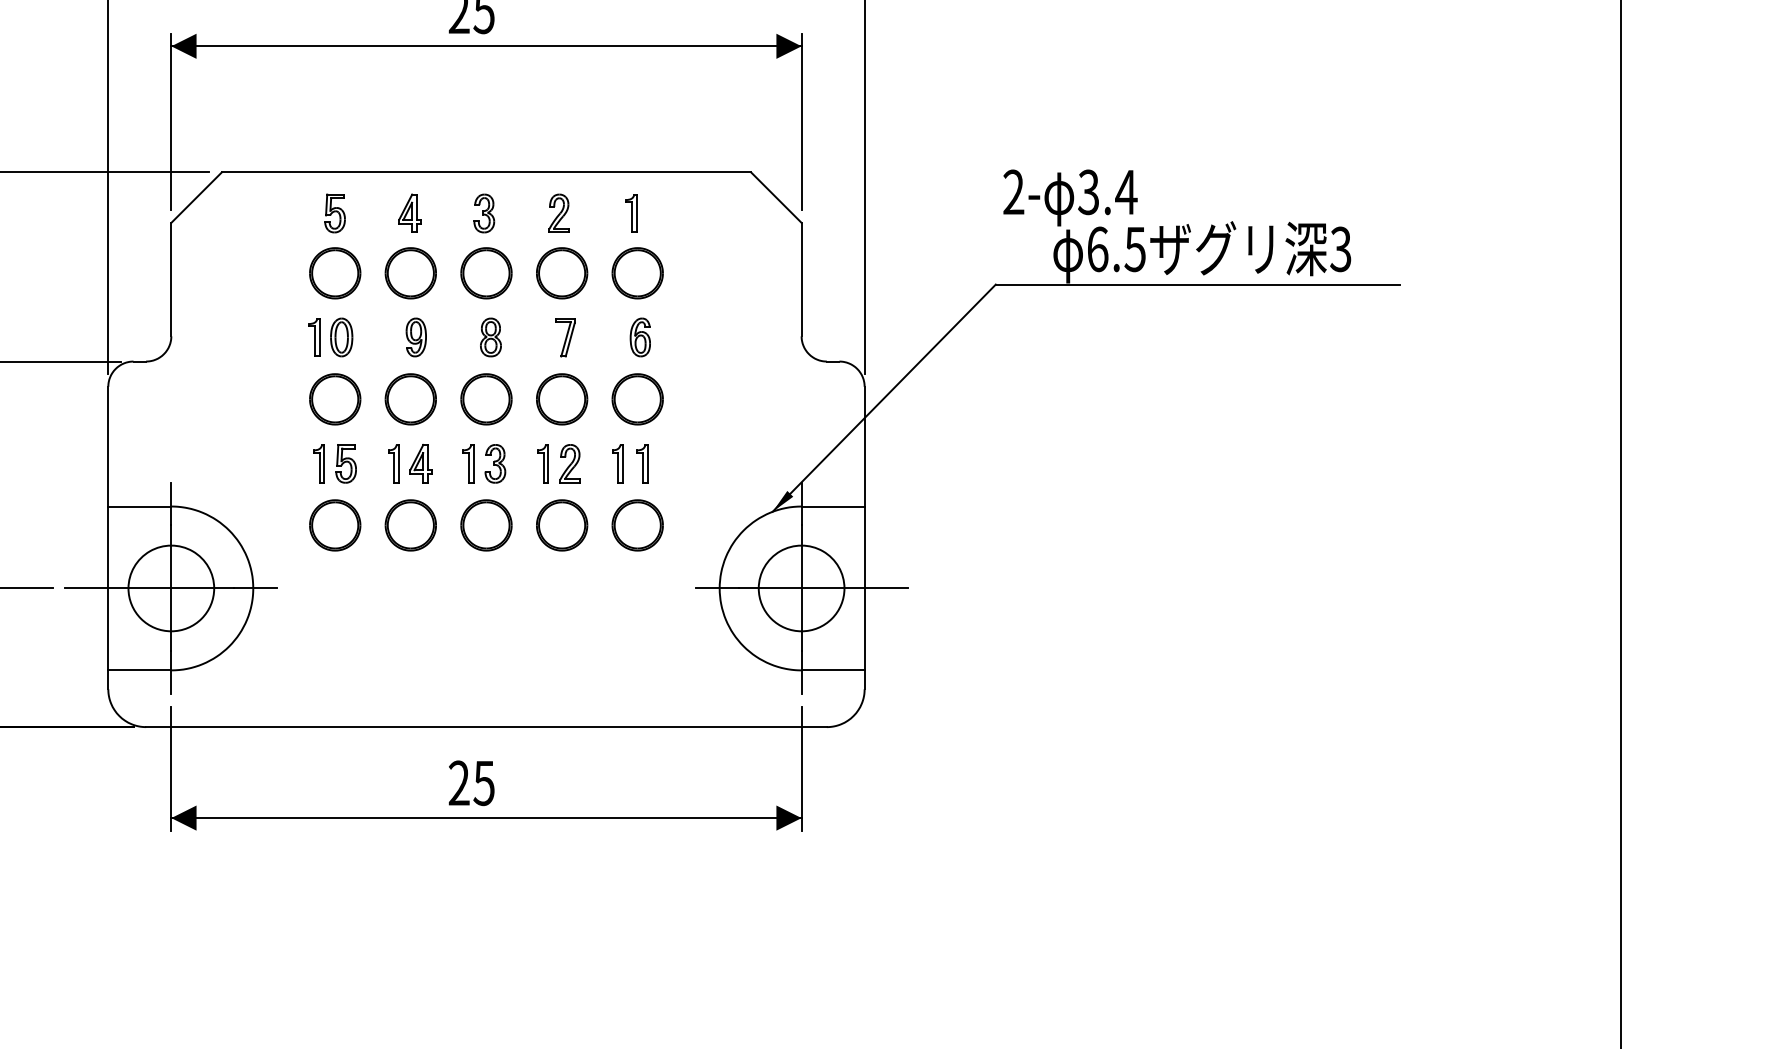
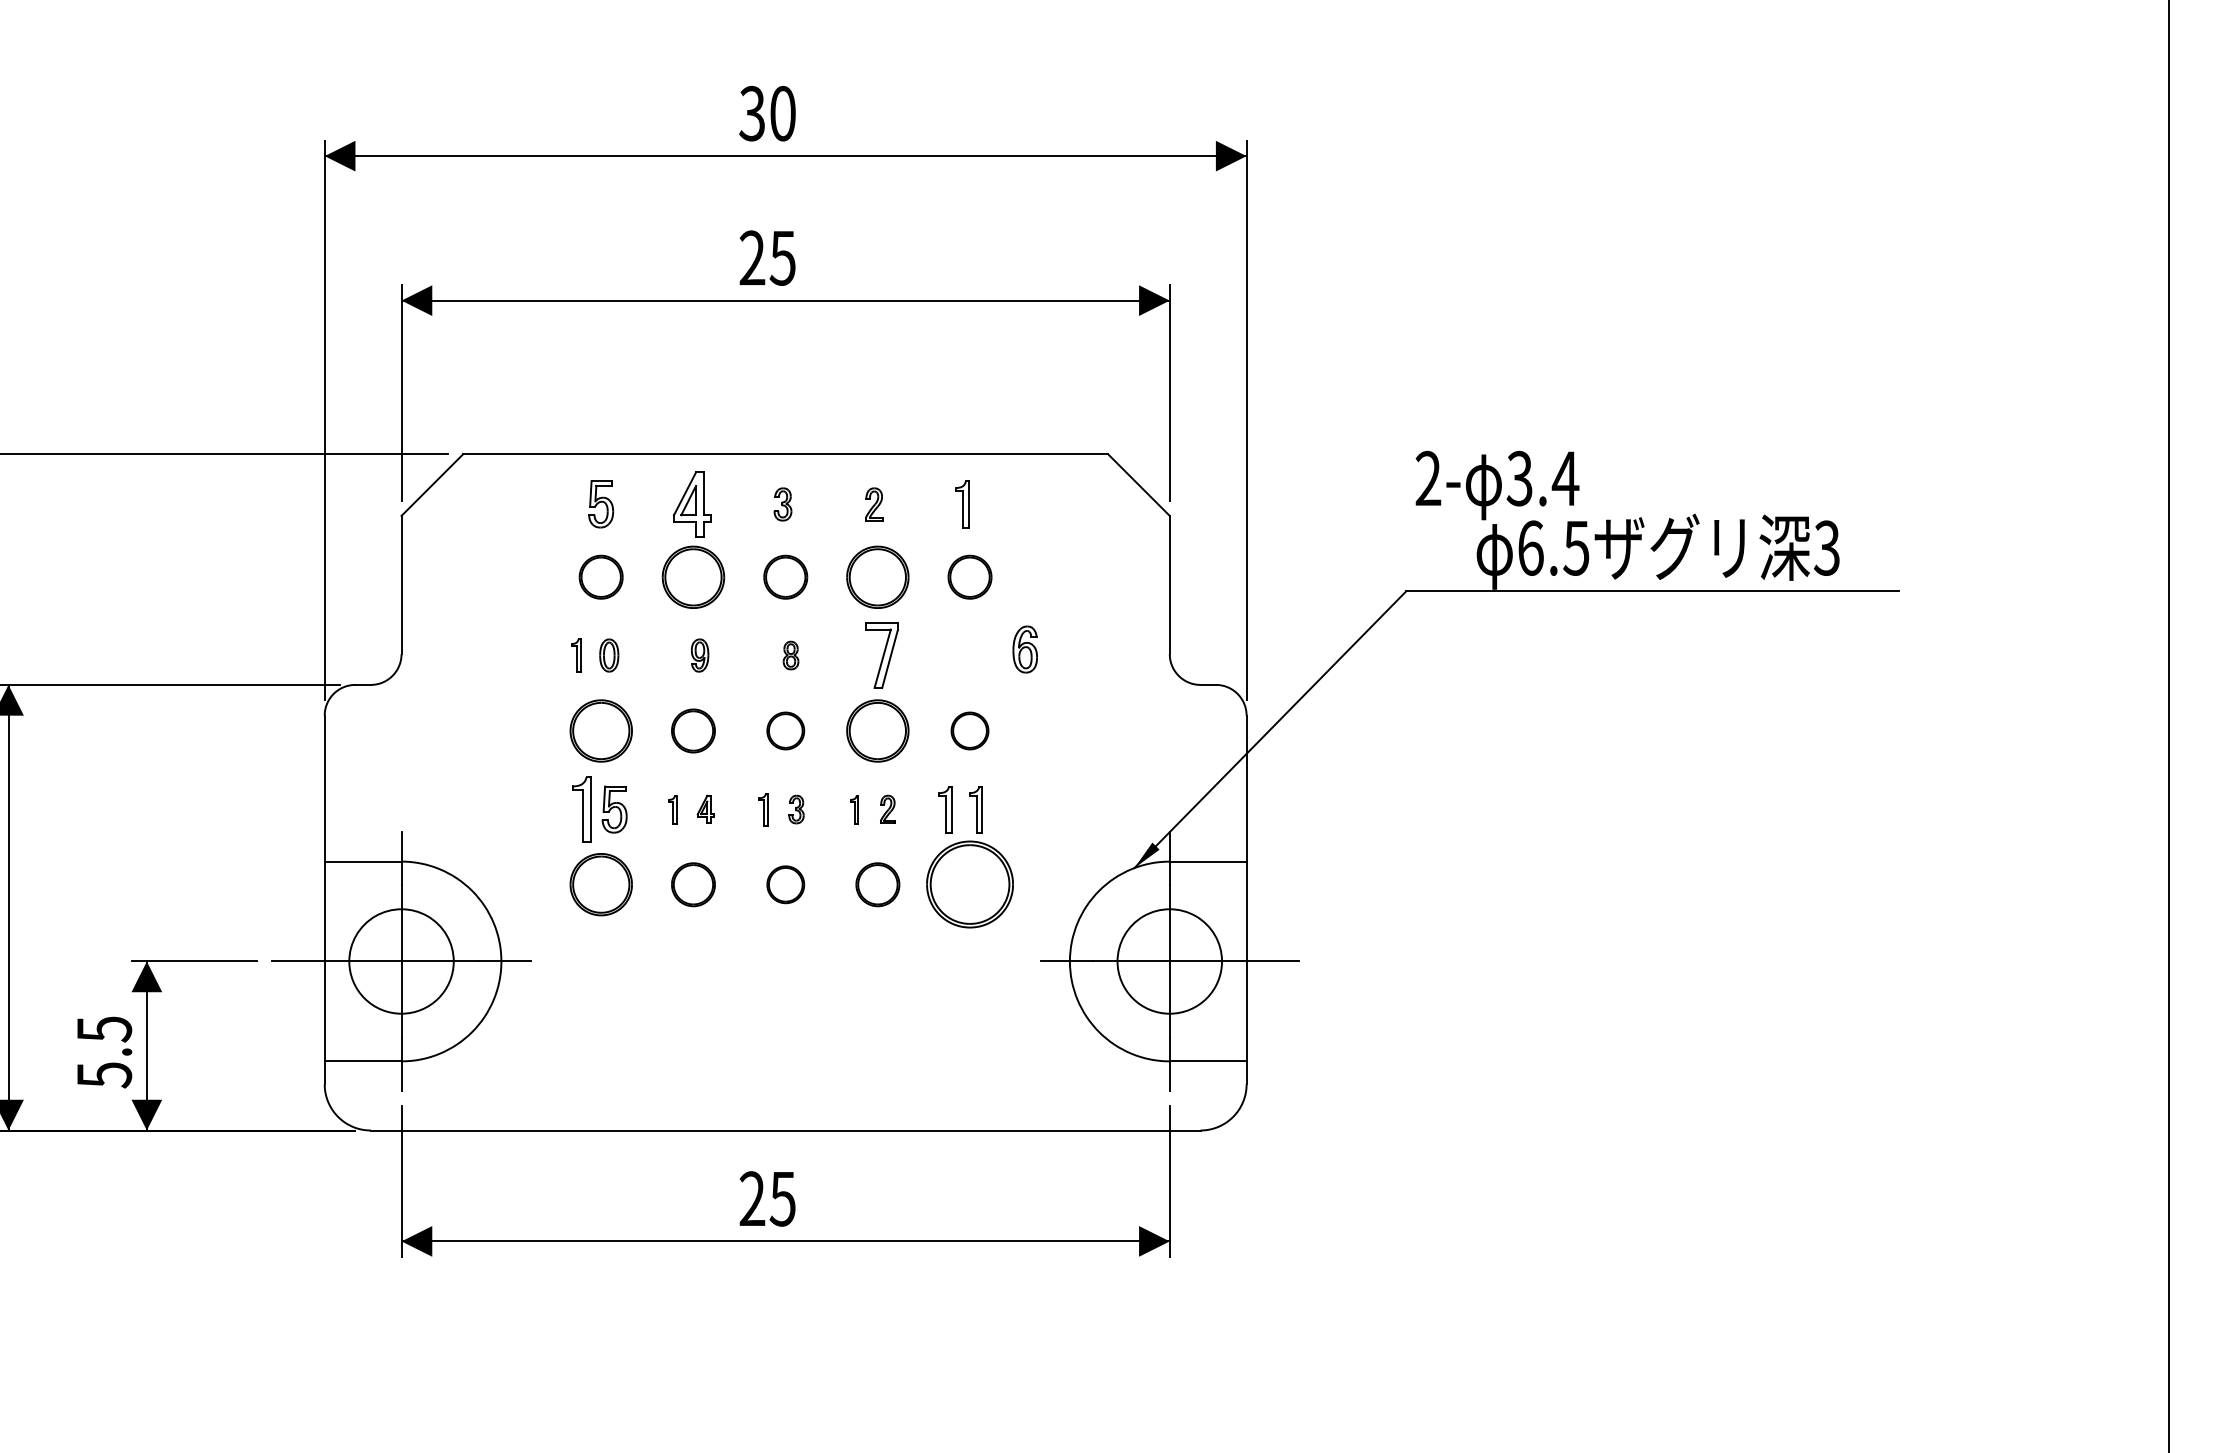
part: (410, 213) -> (692, 504), size x1.4
part: (483, 213) -> (782, 504), size x0.7
part: (558, 213) -> (873, 504), size x0.7
part: (334, 272) -> (600, 576), size x0.7
part: (486, 272) -> (785, 576), size x0.7
part: (637, 272) -> (969, 576), size x0.7
part: (314, 337) -> (575, 655), size x0.7
part: (341, 337) -> (609, 655), size x0.7
part: (415, 337) -> (699, 655), size x0.7
part: (490, 337) -> (790, 655), size x0.6
part: (565, 337) -> (882, 655), size x1.4
part: (639, 337) -> (1024, 649), moved
part: (410, 398) -> (693, 730), size x0.7
part: (486, 398) -> (785, 730), size x0.6
part: (637, 398) -> (969, 730), size x0.6
part: (318, 463) -> (581, 809), size x1.4
part: (393, 463) -> (672, 809), size x0.6
part: (420, 463) -> (705, 809), size x0.6
part: (468, 463) -> (763, 809), size x0.7
part: (495, 463) -> (796, 809), size x0.6
part: (542, 463) -> (854, 809), size x0.6
part: (570, 463) -> (887, 809), size x0.6
part: (410, 525) -> (693, 884), size x0.7
part: (486, 525) -> (785, 884), size x0.6
part: (561, 525) -> (877, 884), size x0.7
part: (637, 525) -> (969, 884), size x1.4

